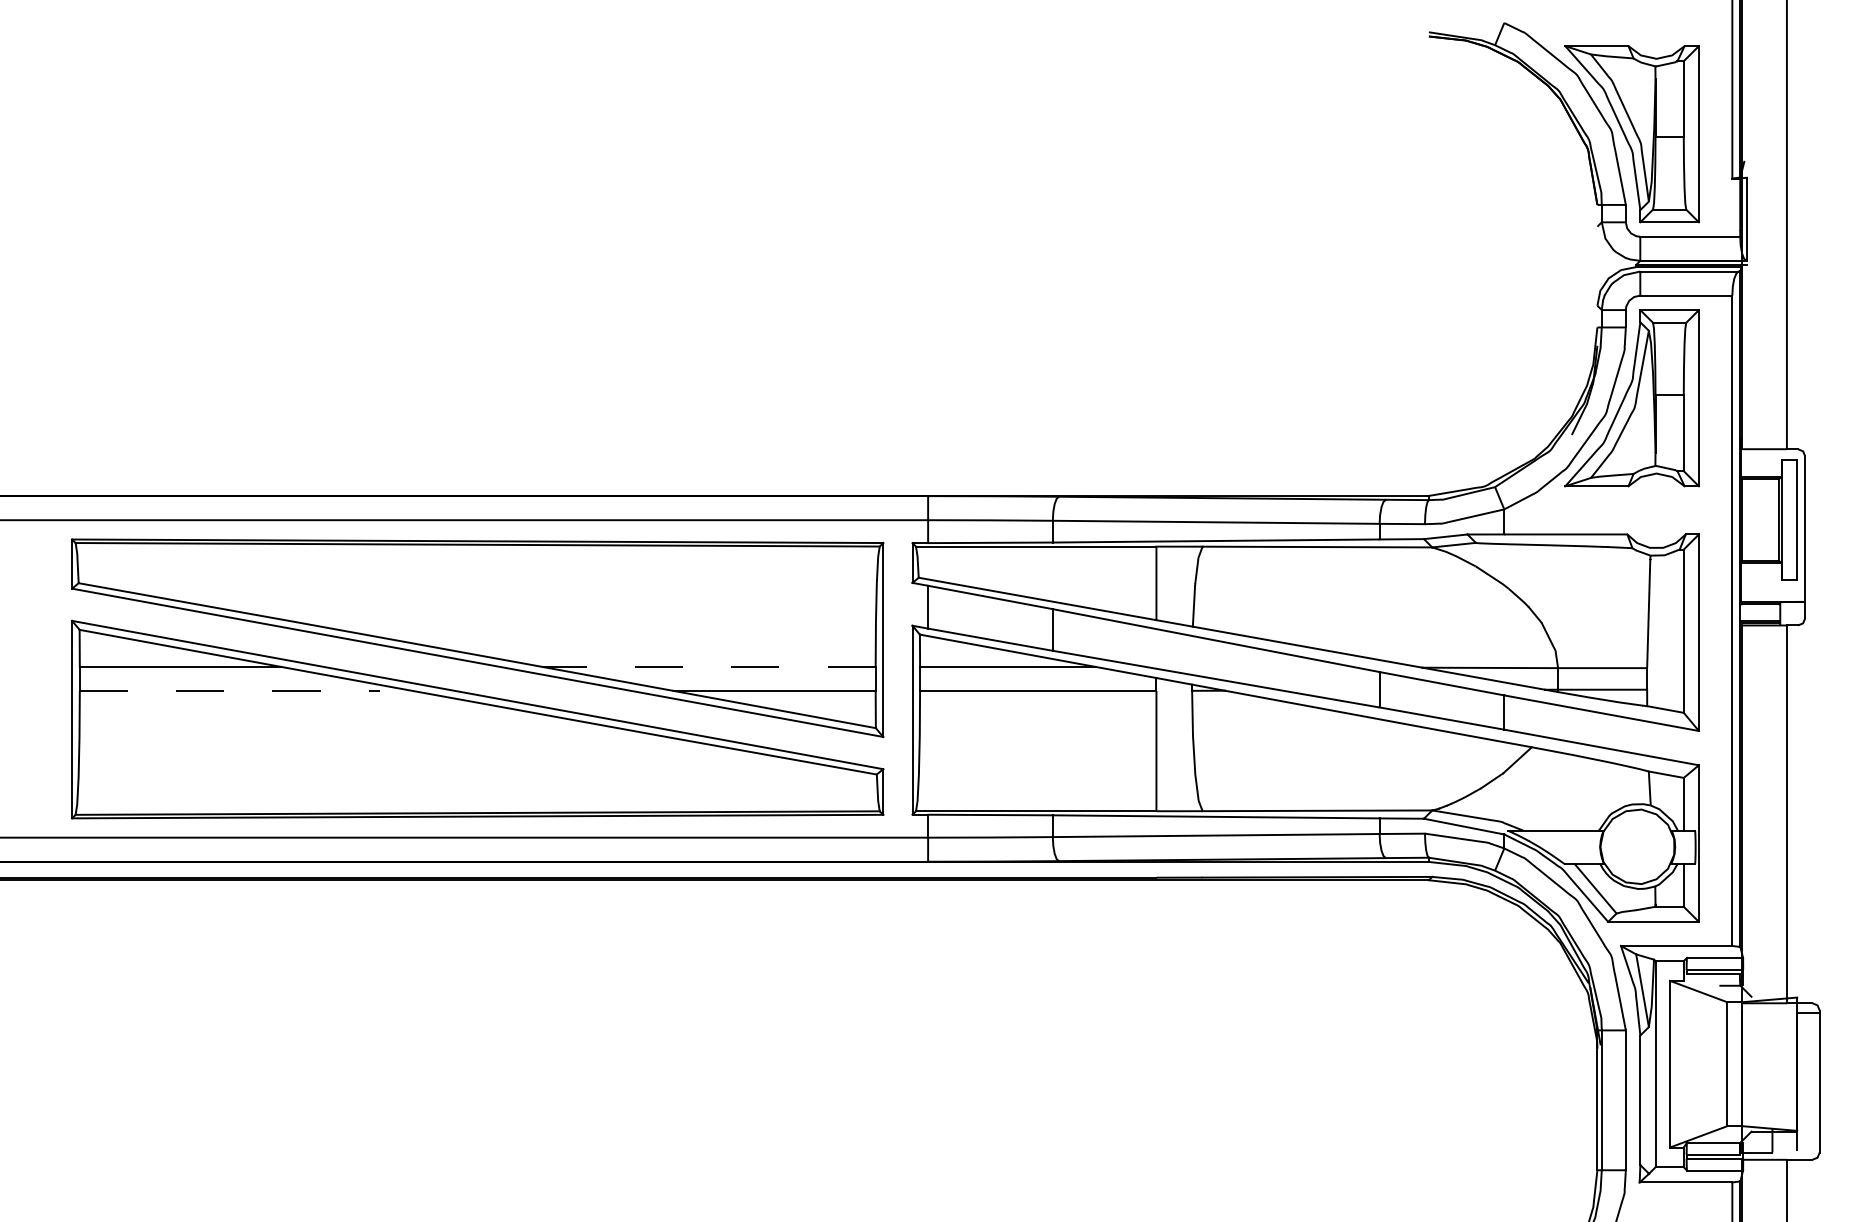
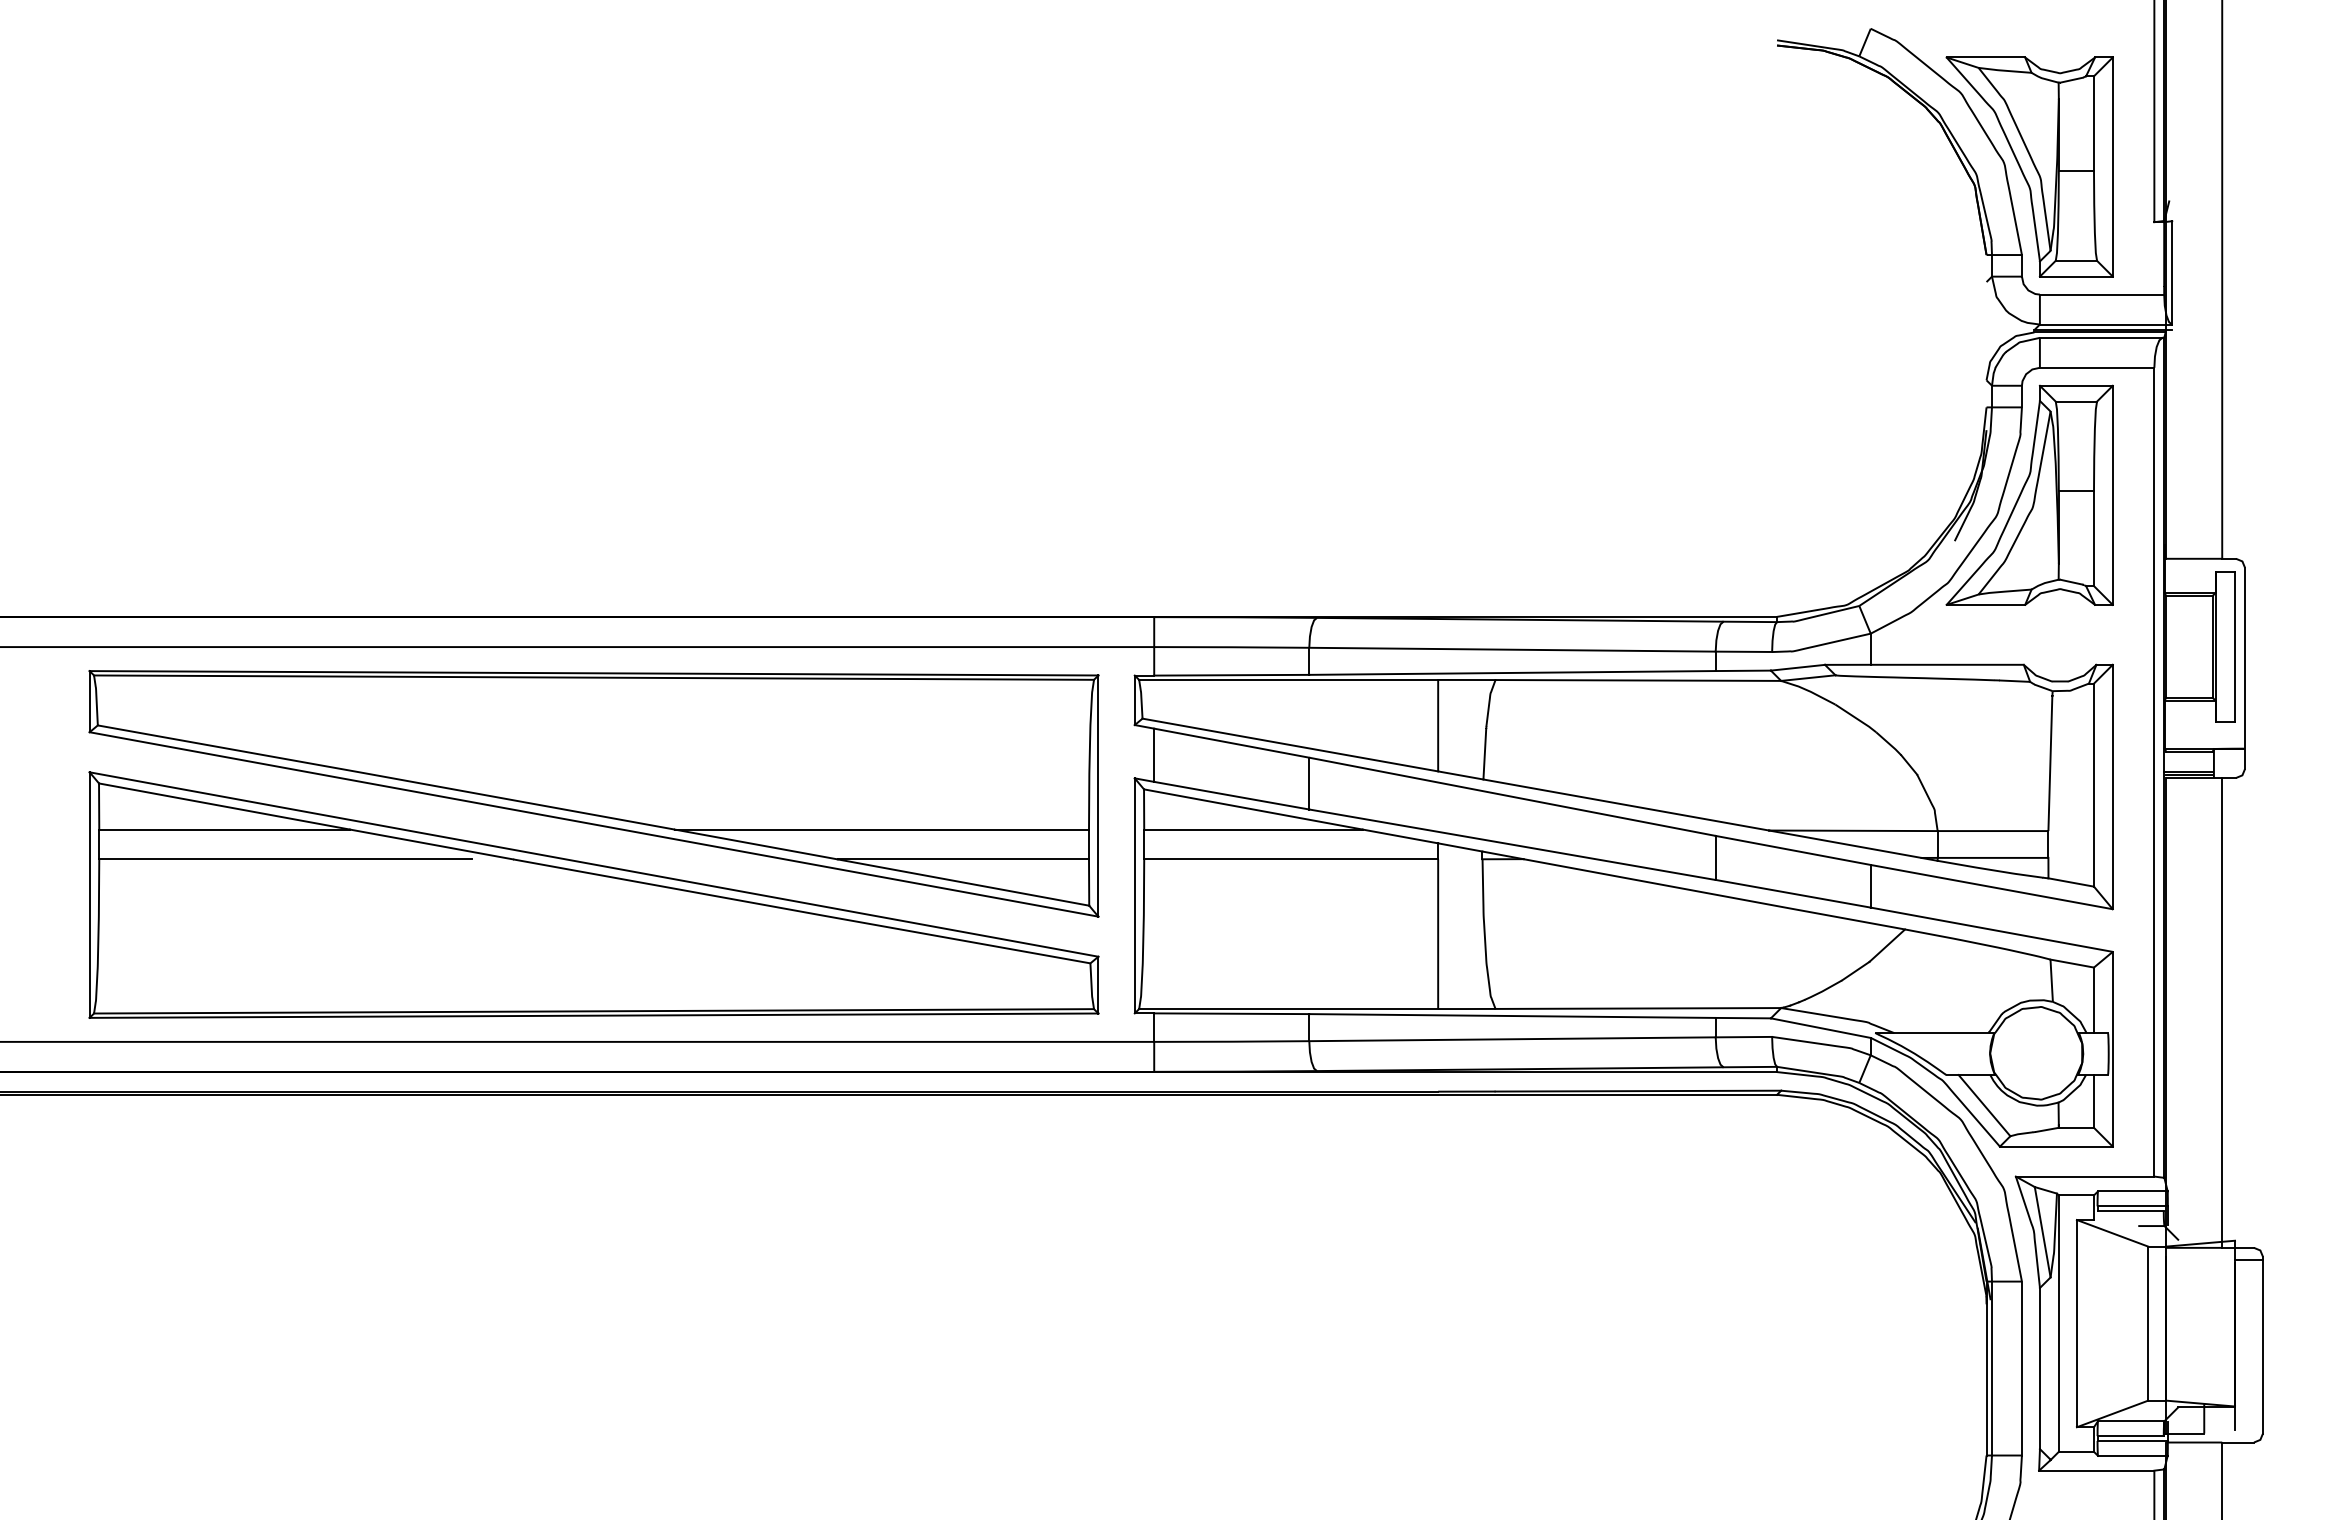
line: (708, 666) -> (881, 829), dashed -> solid
line: (229, 691) -> (285, 859), dashed -> solid

